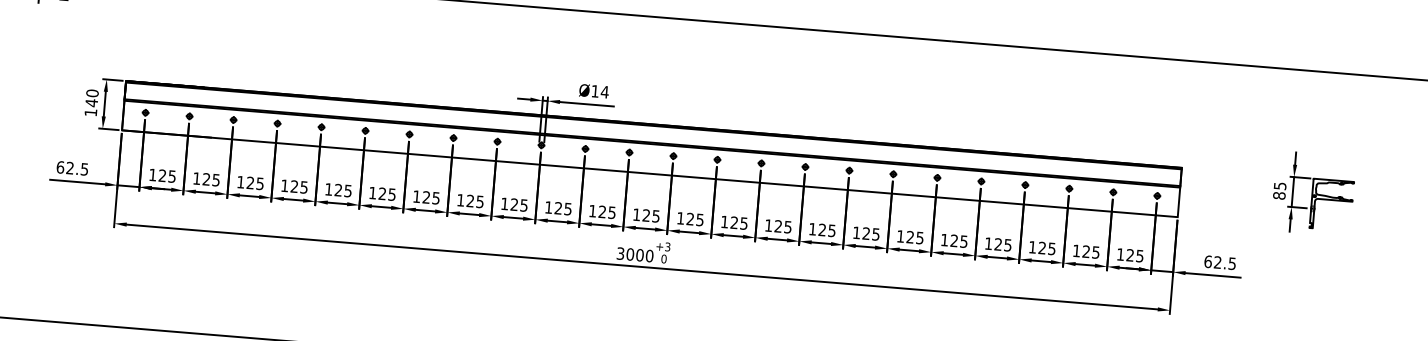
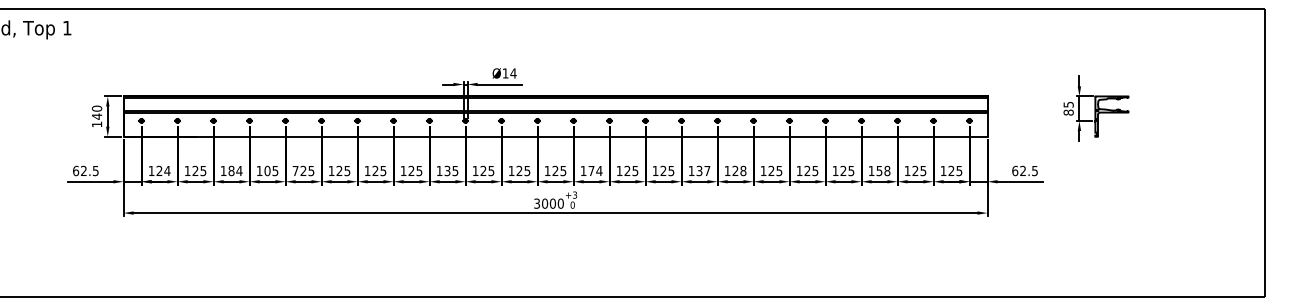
text: (172, 177) -> (167, 171), 125 -> 124
text: (255, 184) -> (235, 171), 125 -> 184
text: (294, 186) -> (267, 170), 125 -> 105
text: (328, 188) -> (295, 170), 125 -> 725
text: (514, 205) -> (447, 171), 125 -> 135
text: (695, 218) -> (595, 170), 125 -> 174
text: (827, 231) -> (703, 171), 125 -> 137
text: (876, 233) -> (743, 170), 125 -> 128
text: (1047, 247) -> (883, 170), 125 -> 158

